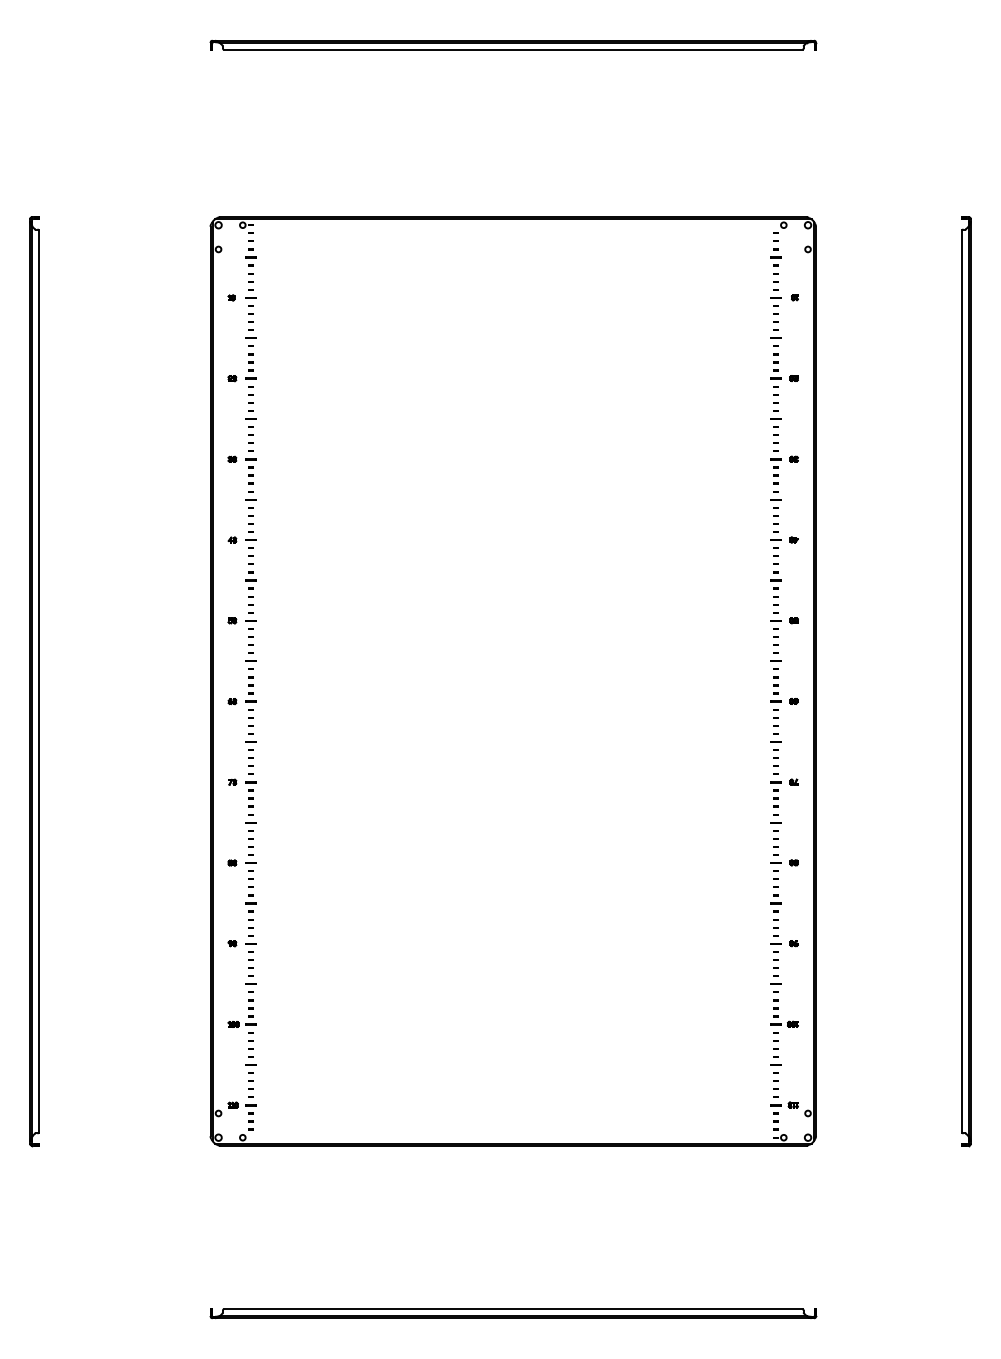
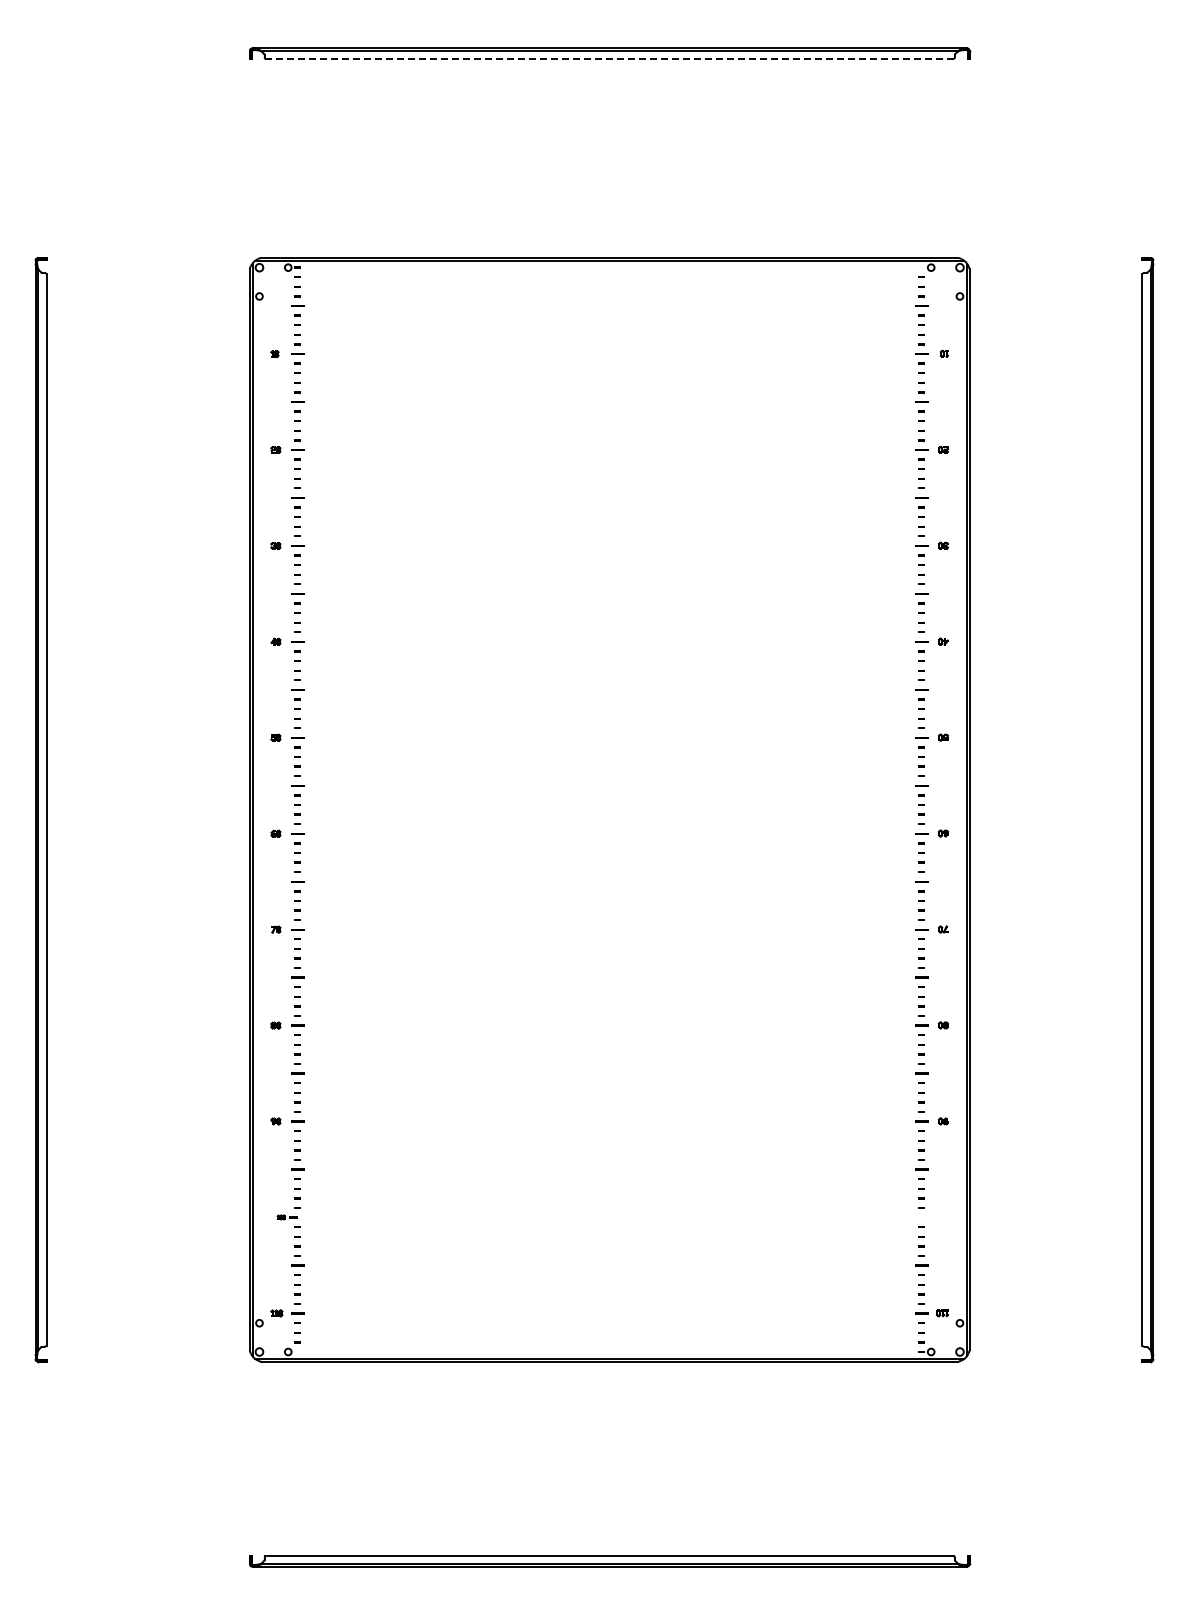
line: (513, 50) -> (609, 59), solid -> dashed
part: (242, 1024) -> (287, 1217), size x0.6
part: (784, 1024) -> (931, 1217), removed

